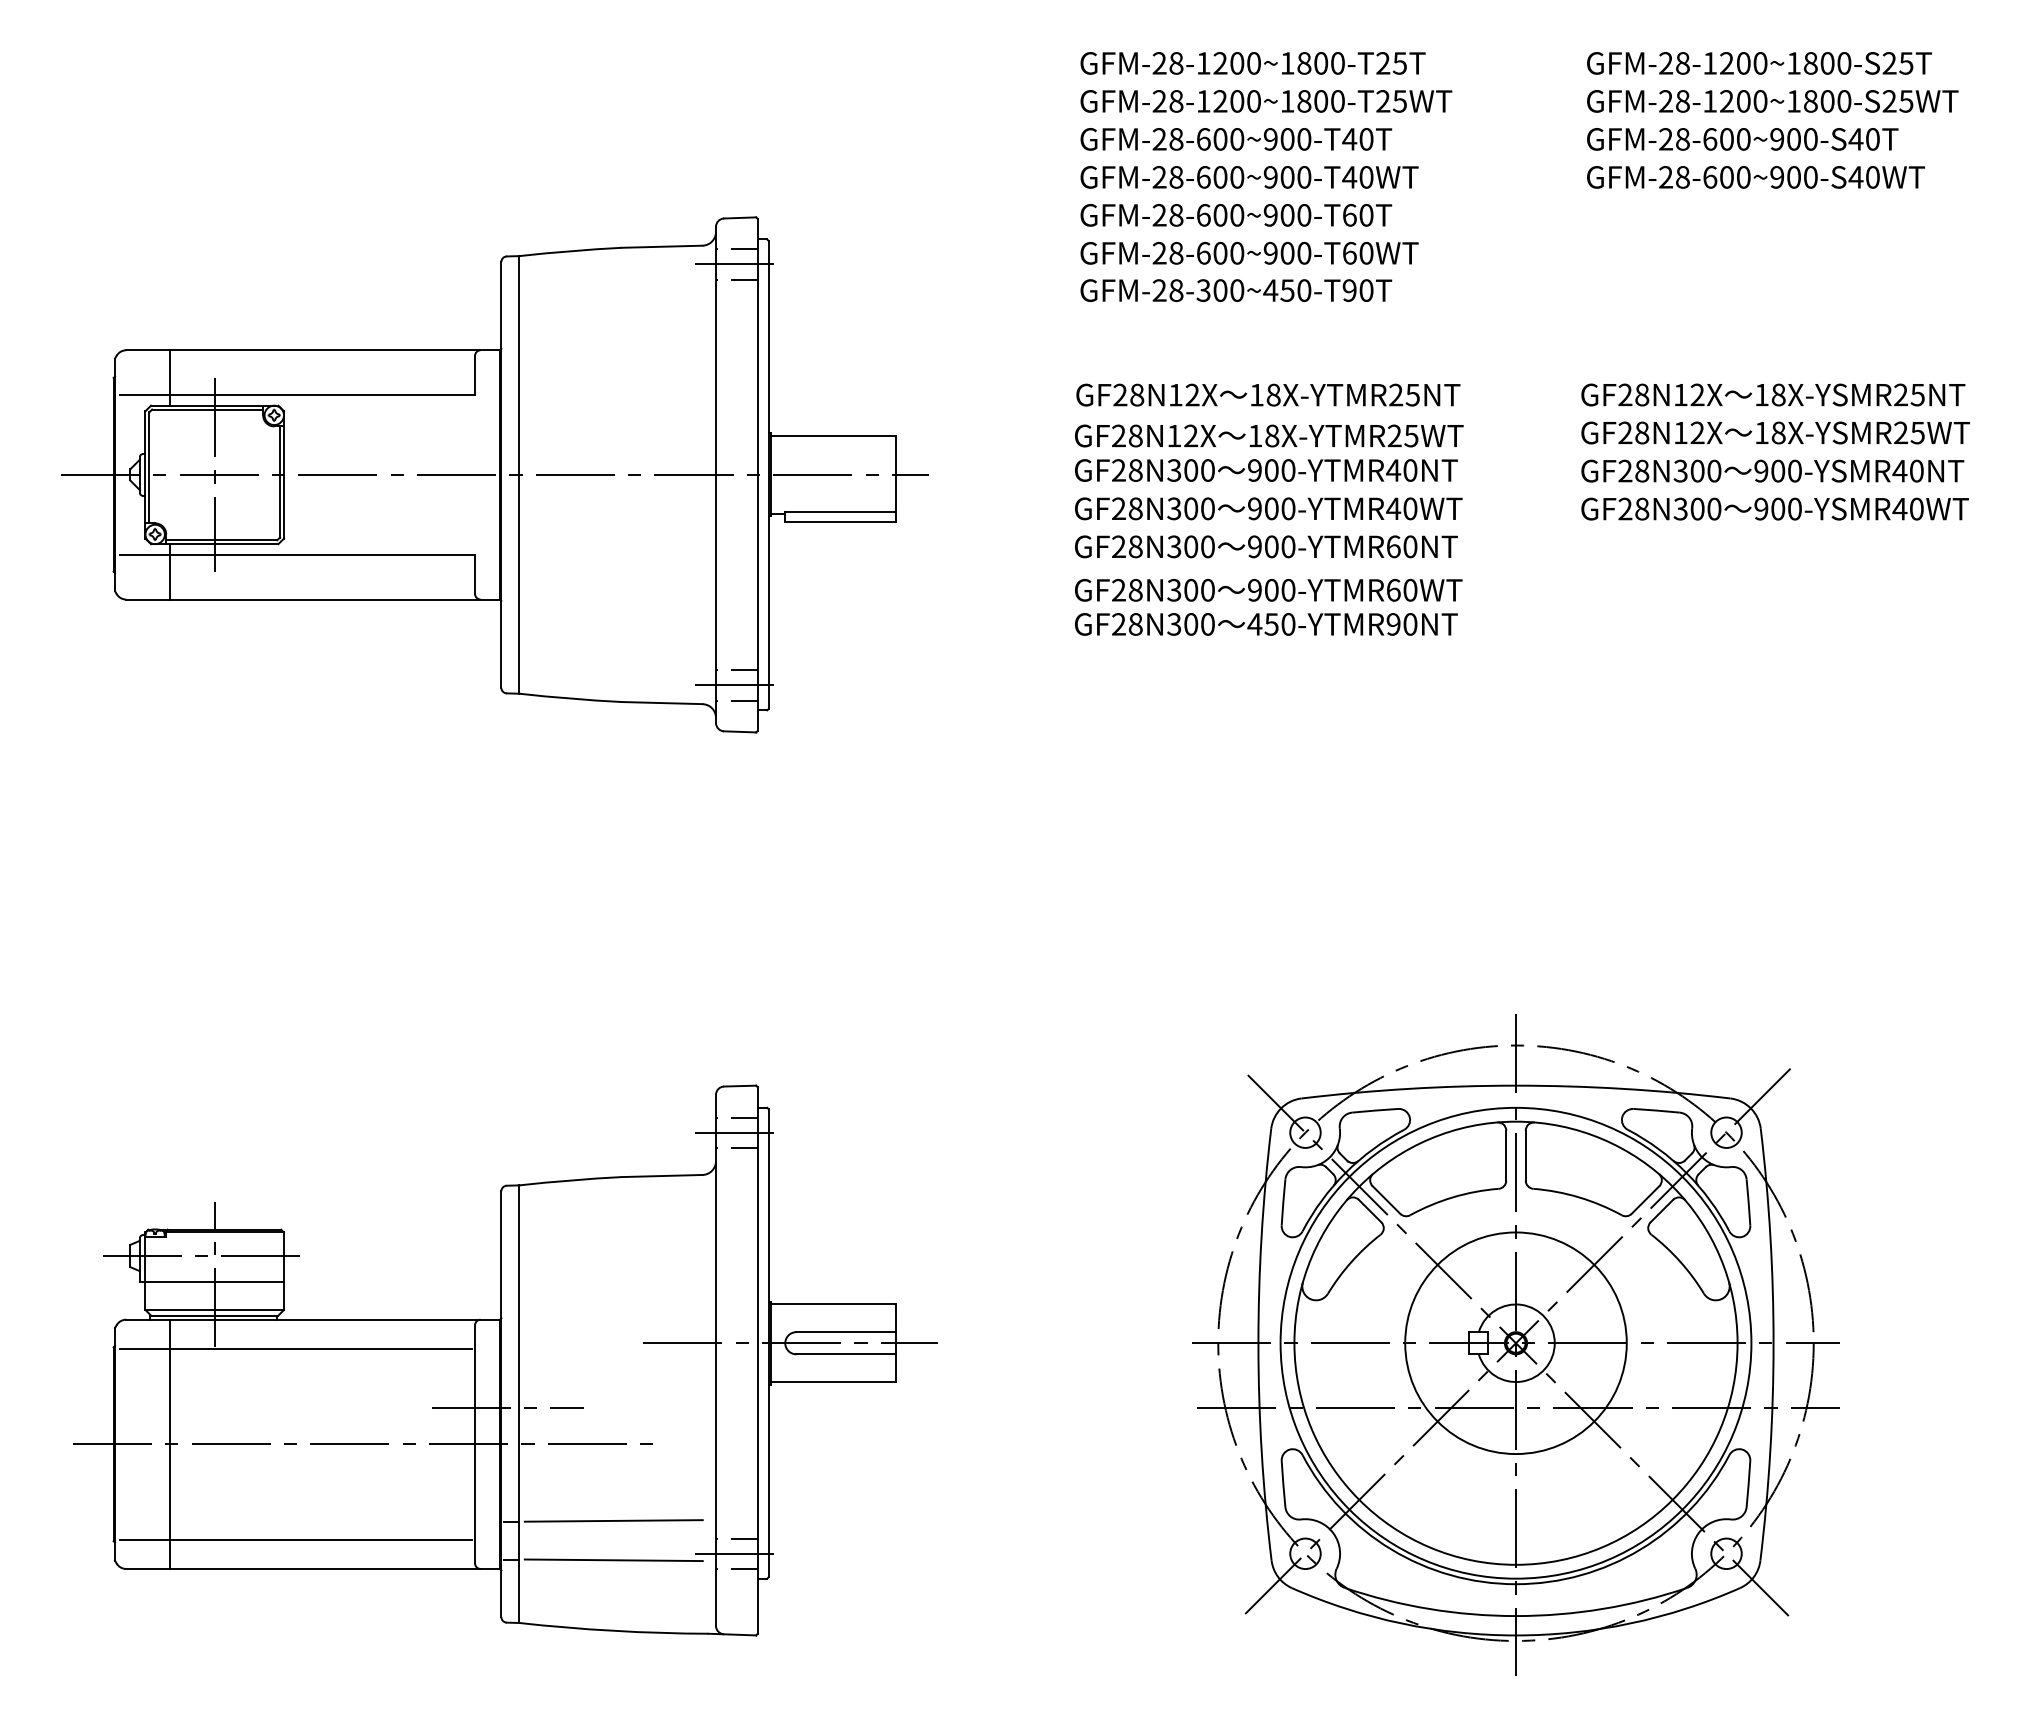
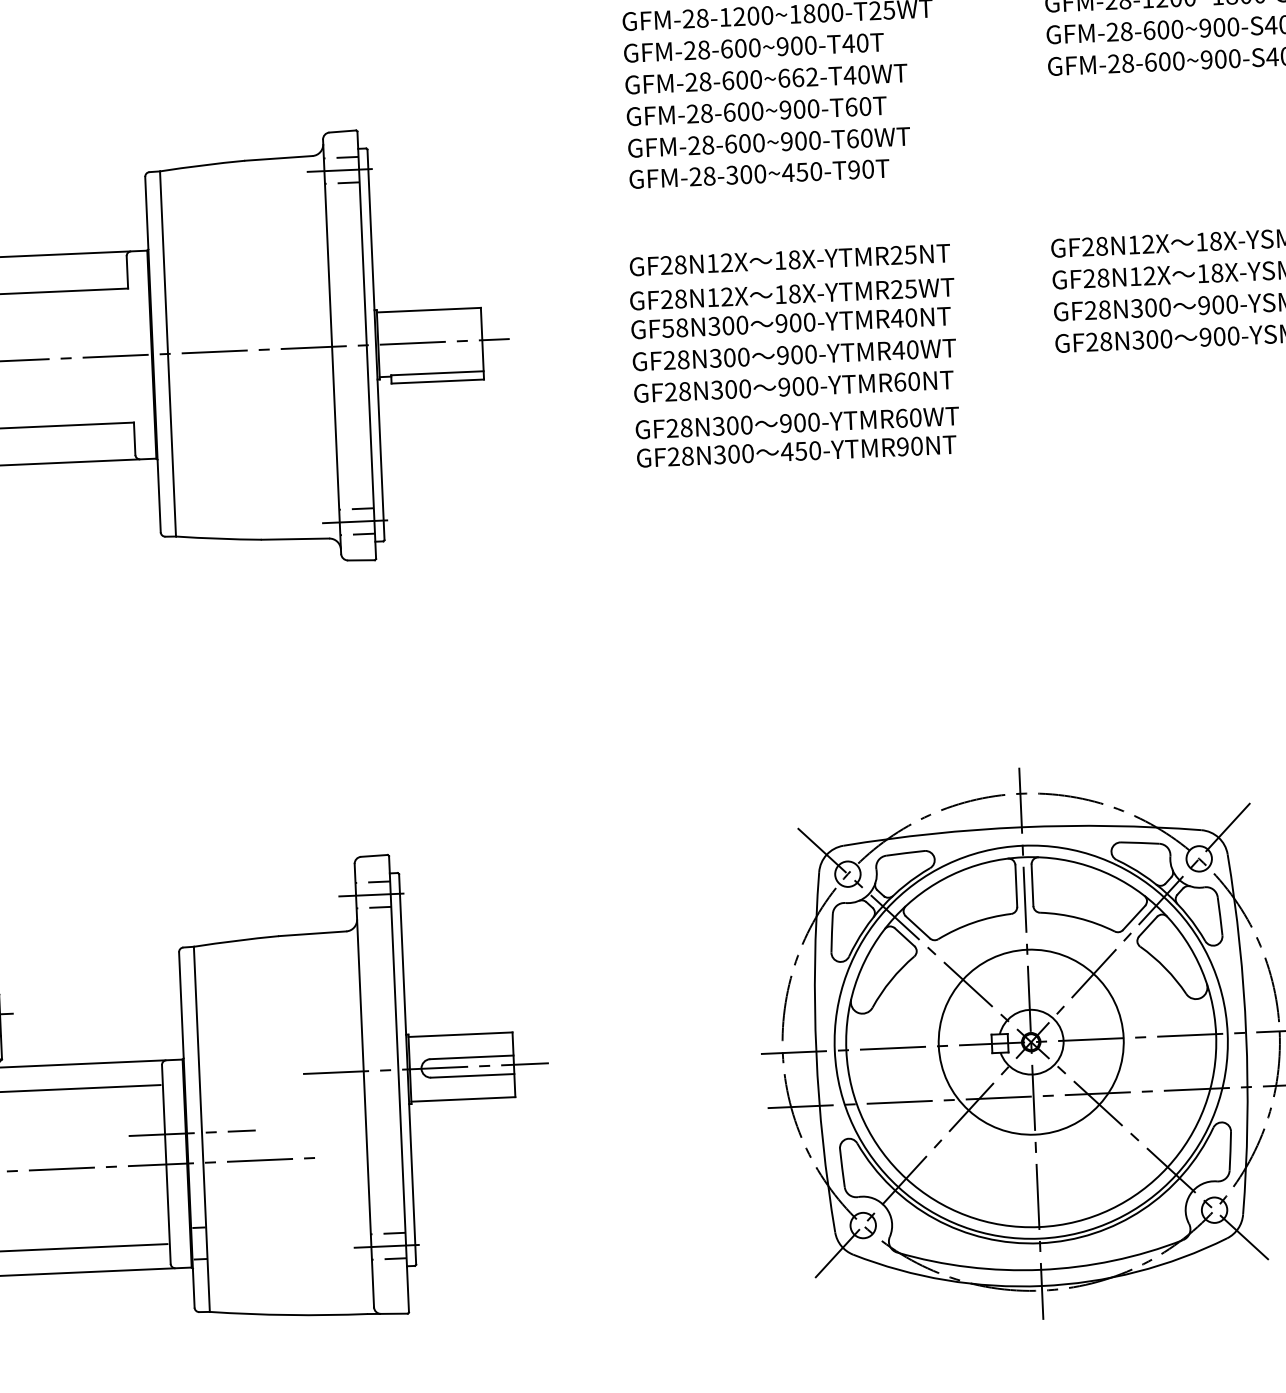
text: (1287, 177) -> (798, 77), GFM-28-600~900-T40WT -> GFM-28-600~662-T40WT
text: (1118, 470) -> (667, 328), GF28N300 -> GF58N300
line: (613, 1520) -> (284, 1222), removed
line: (613, 1560) -> (286, 1256), removed

